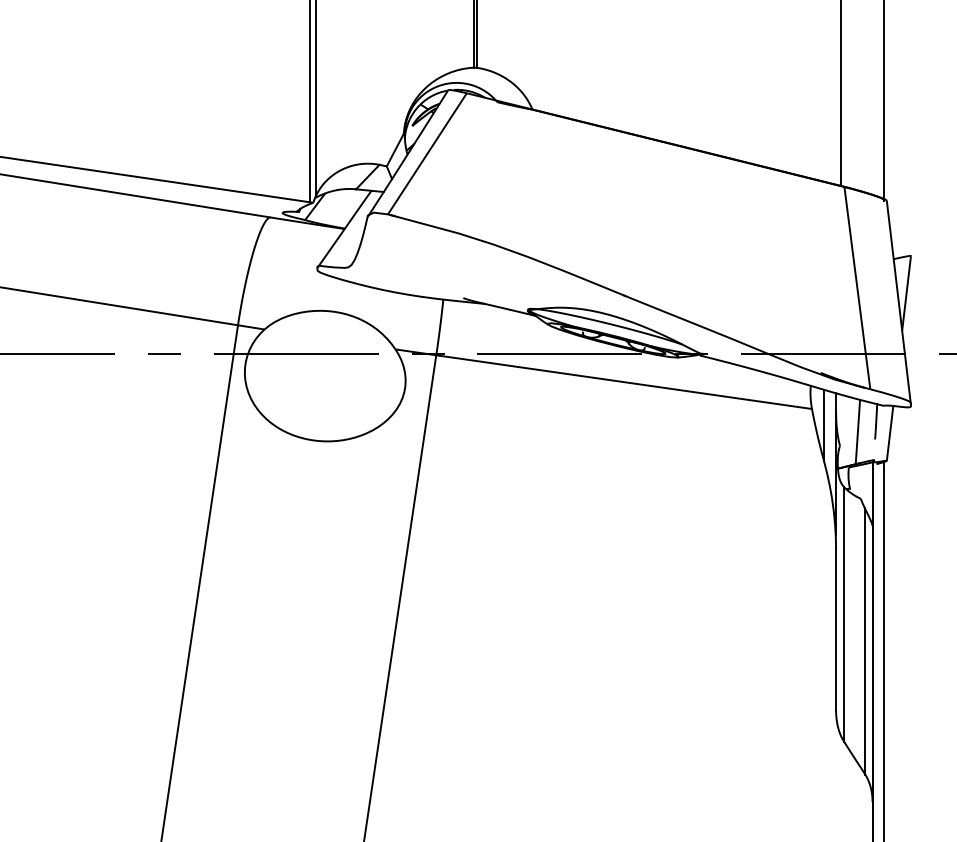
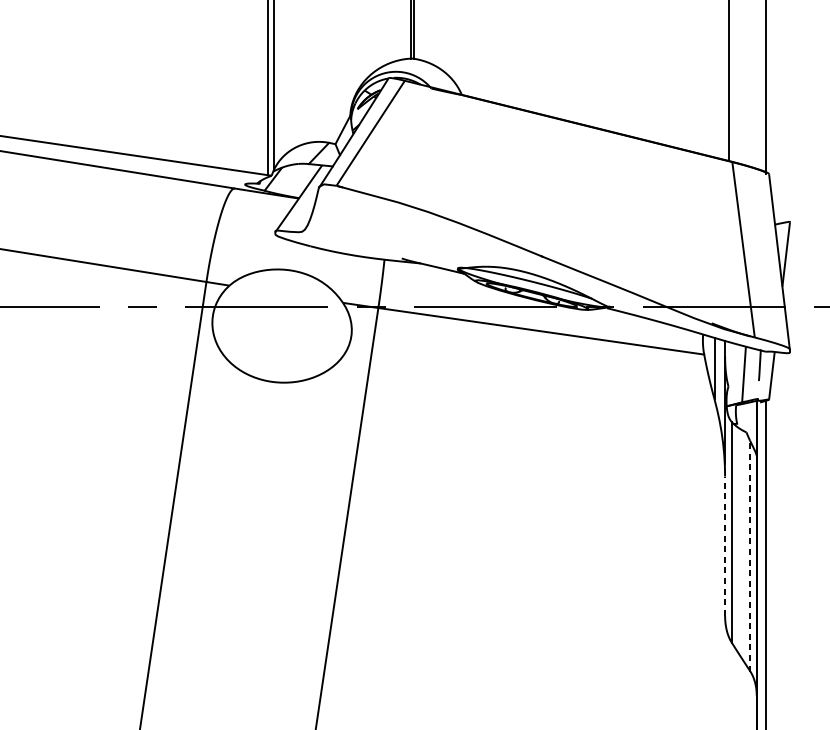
line: (836, 629) -> (725, 545), solid -> dashed
line: (864, 640) -> (749, 555), solid -> dashed

